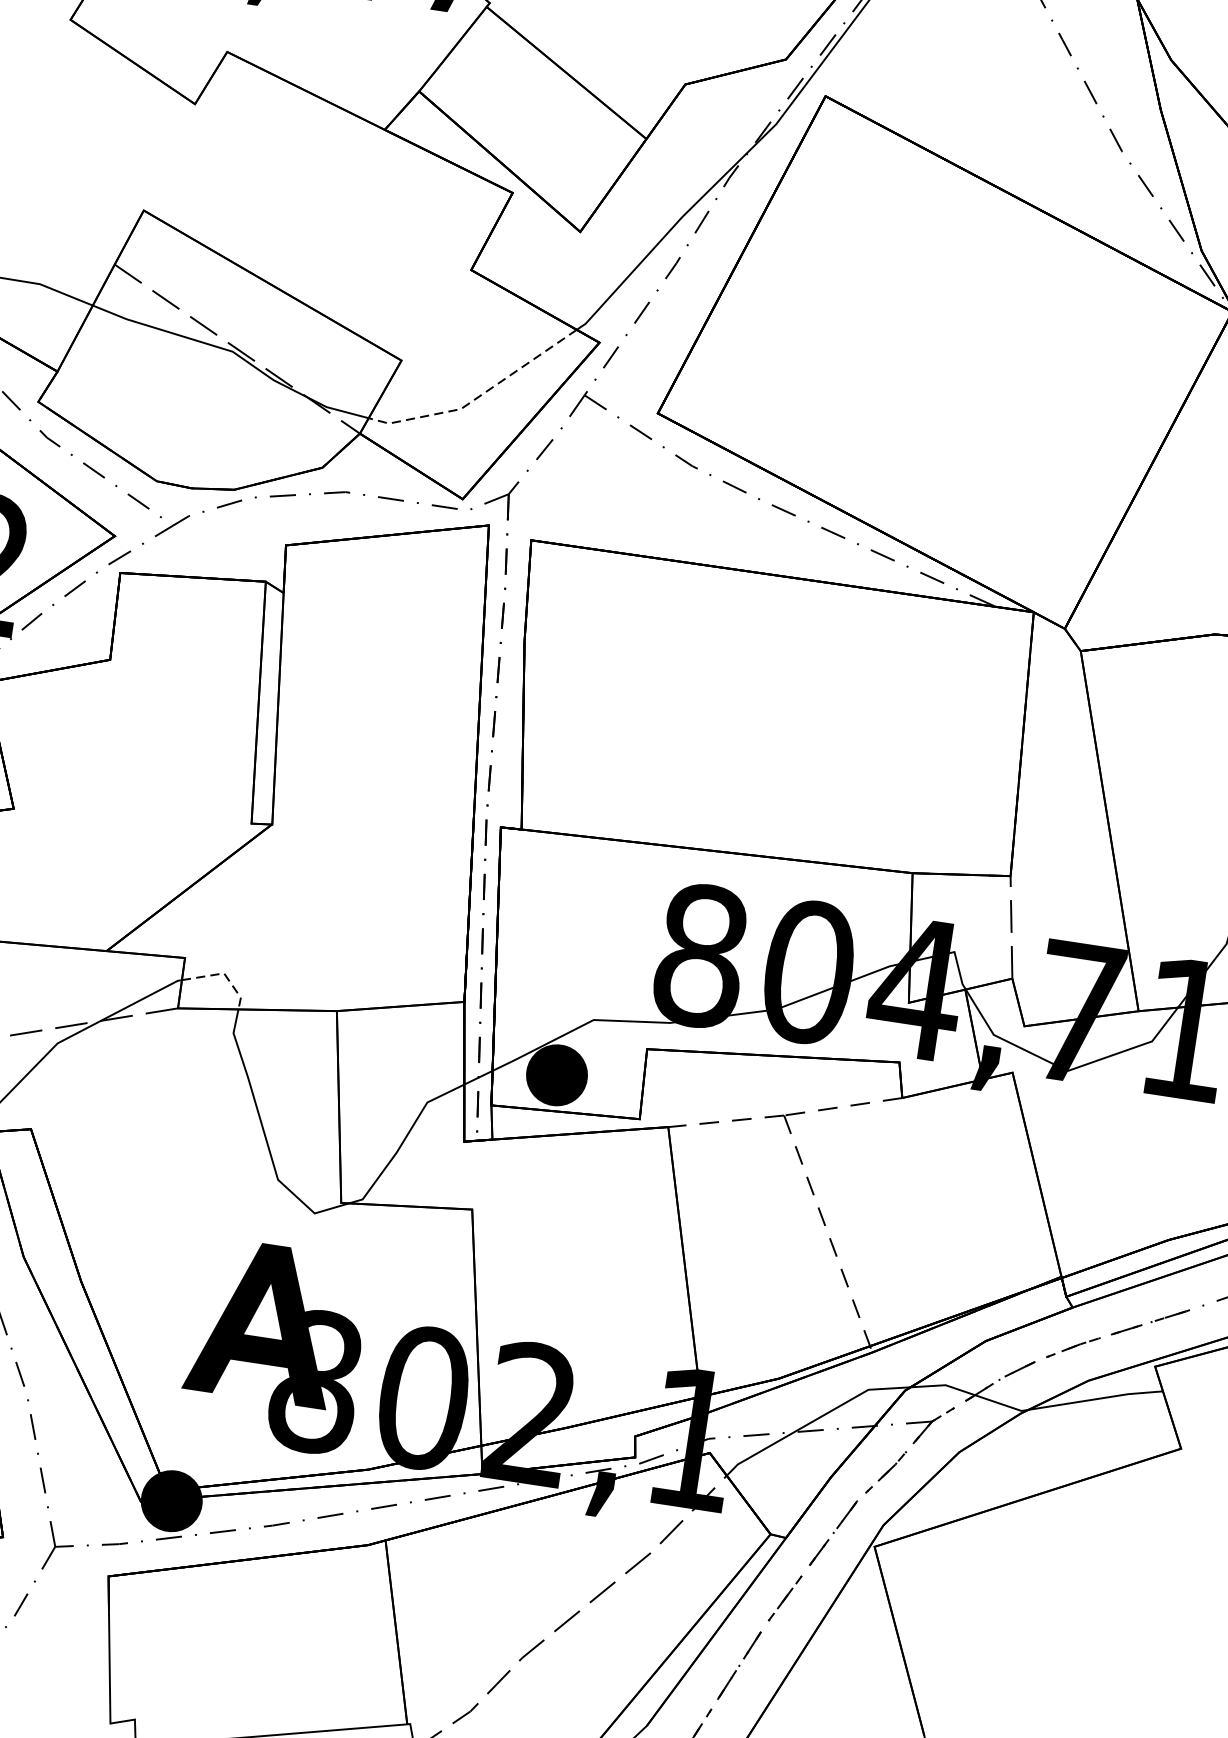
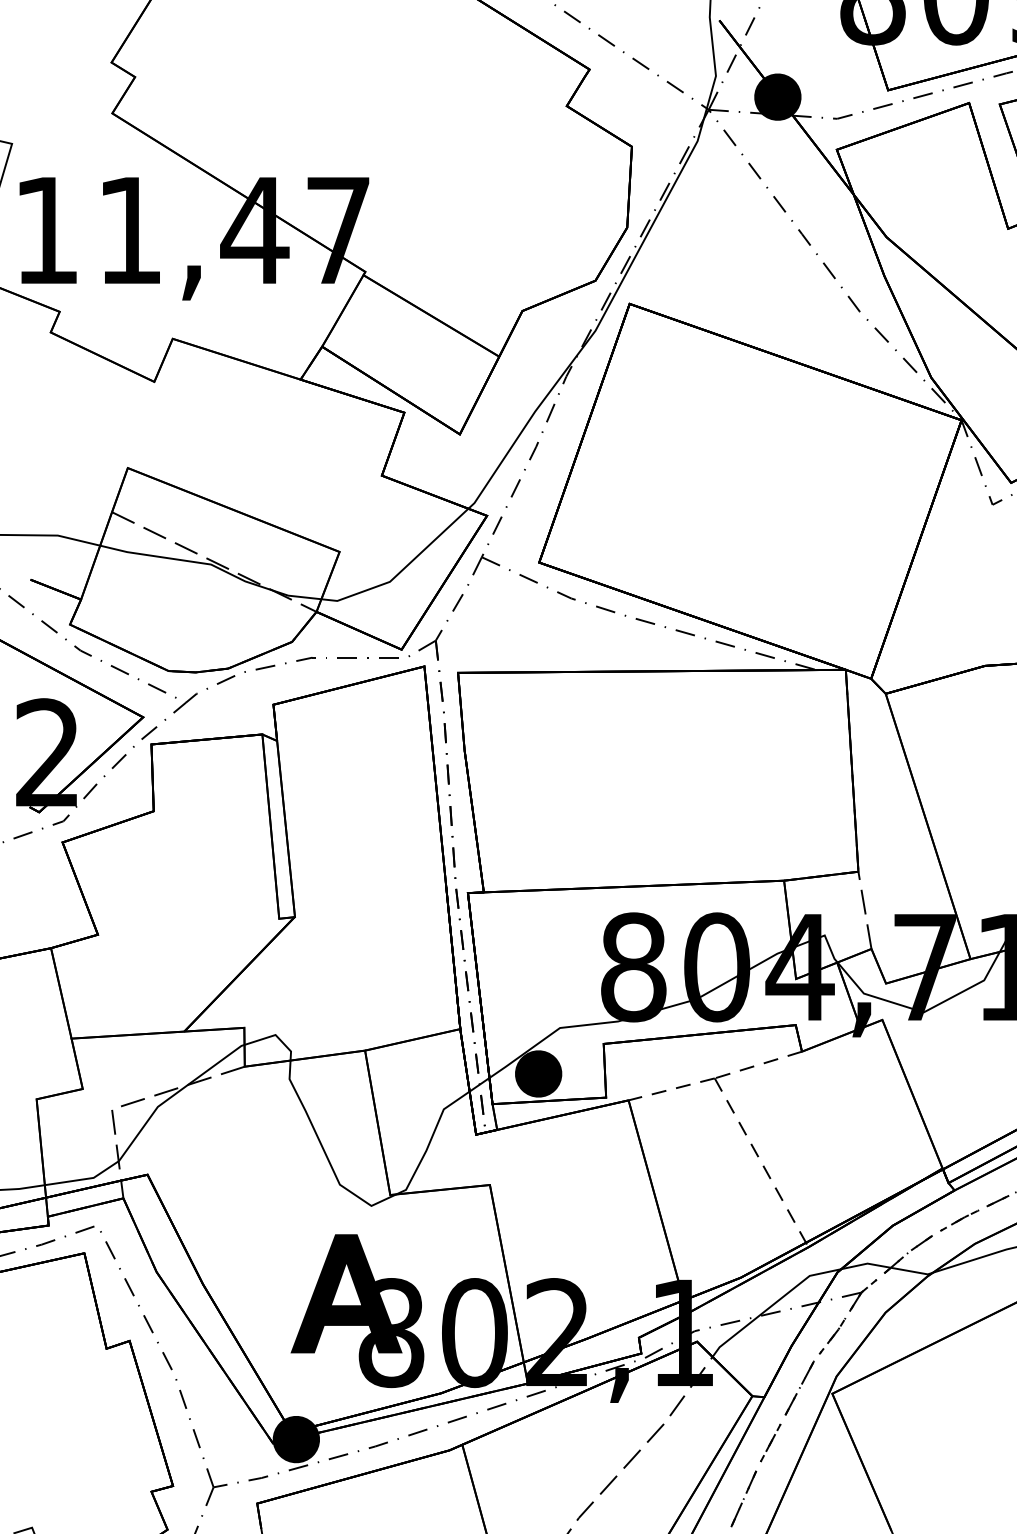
line: (477, 397) -> (401, 571), dashed -> solid
line: (224, 972) -> (275, 1034), dashed -> solid

